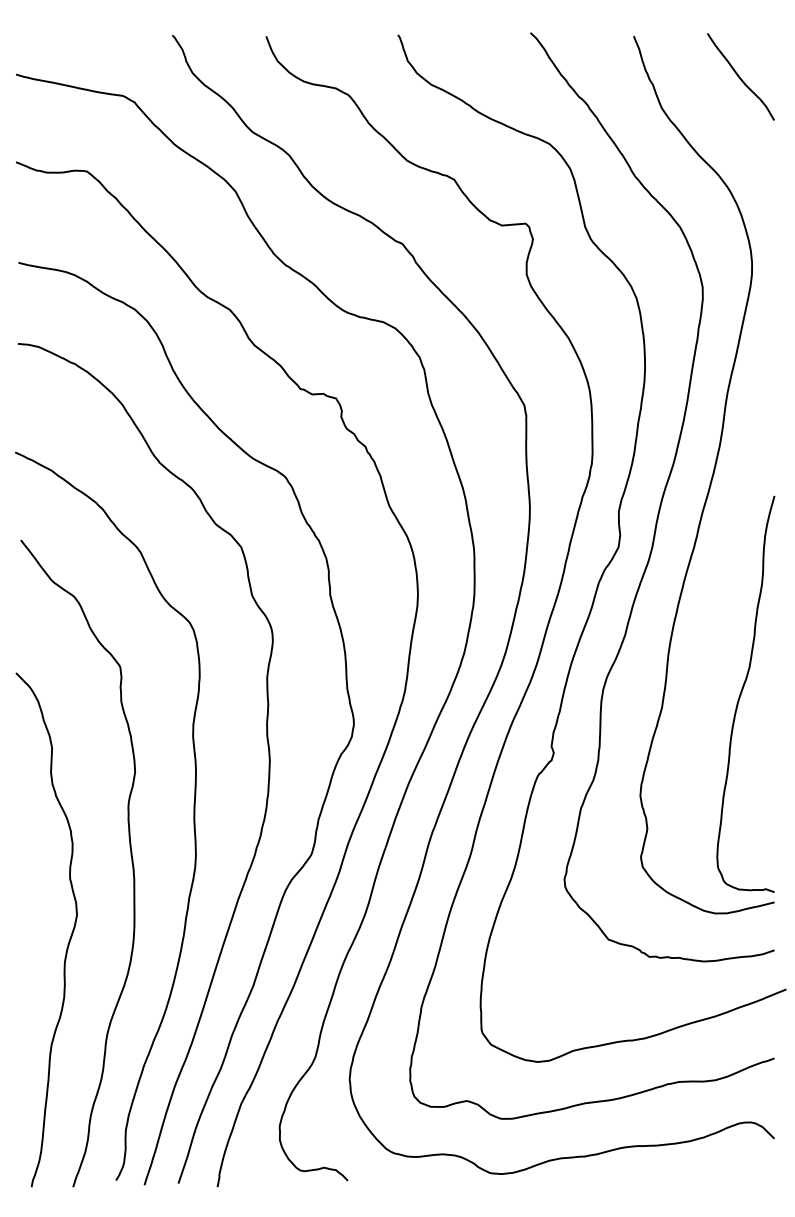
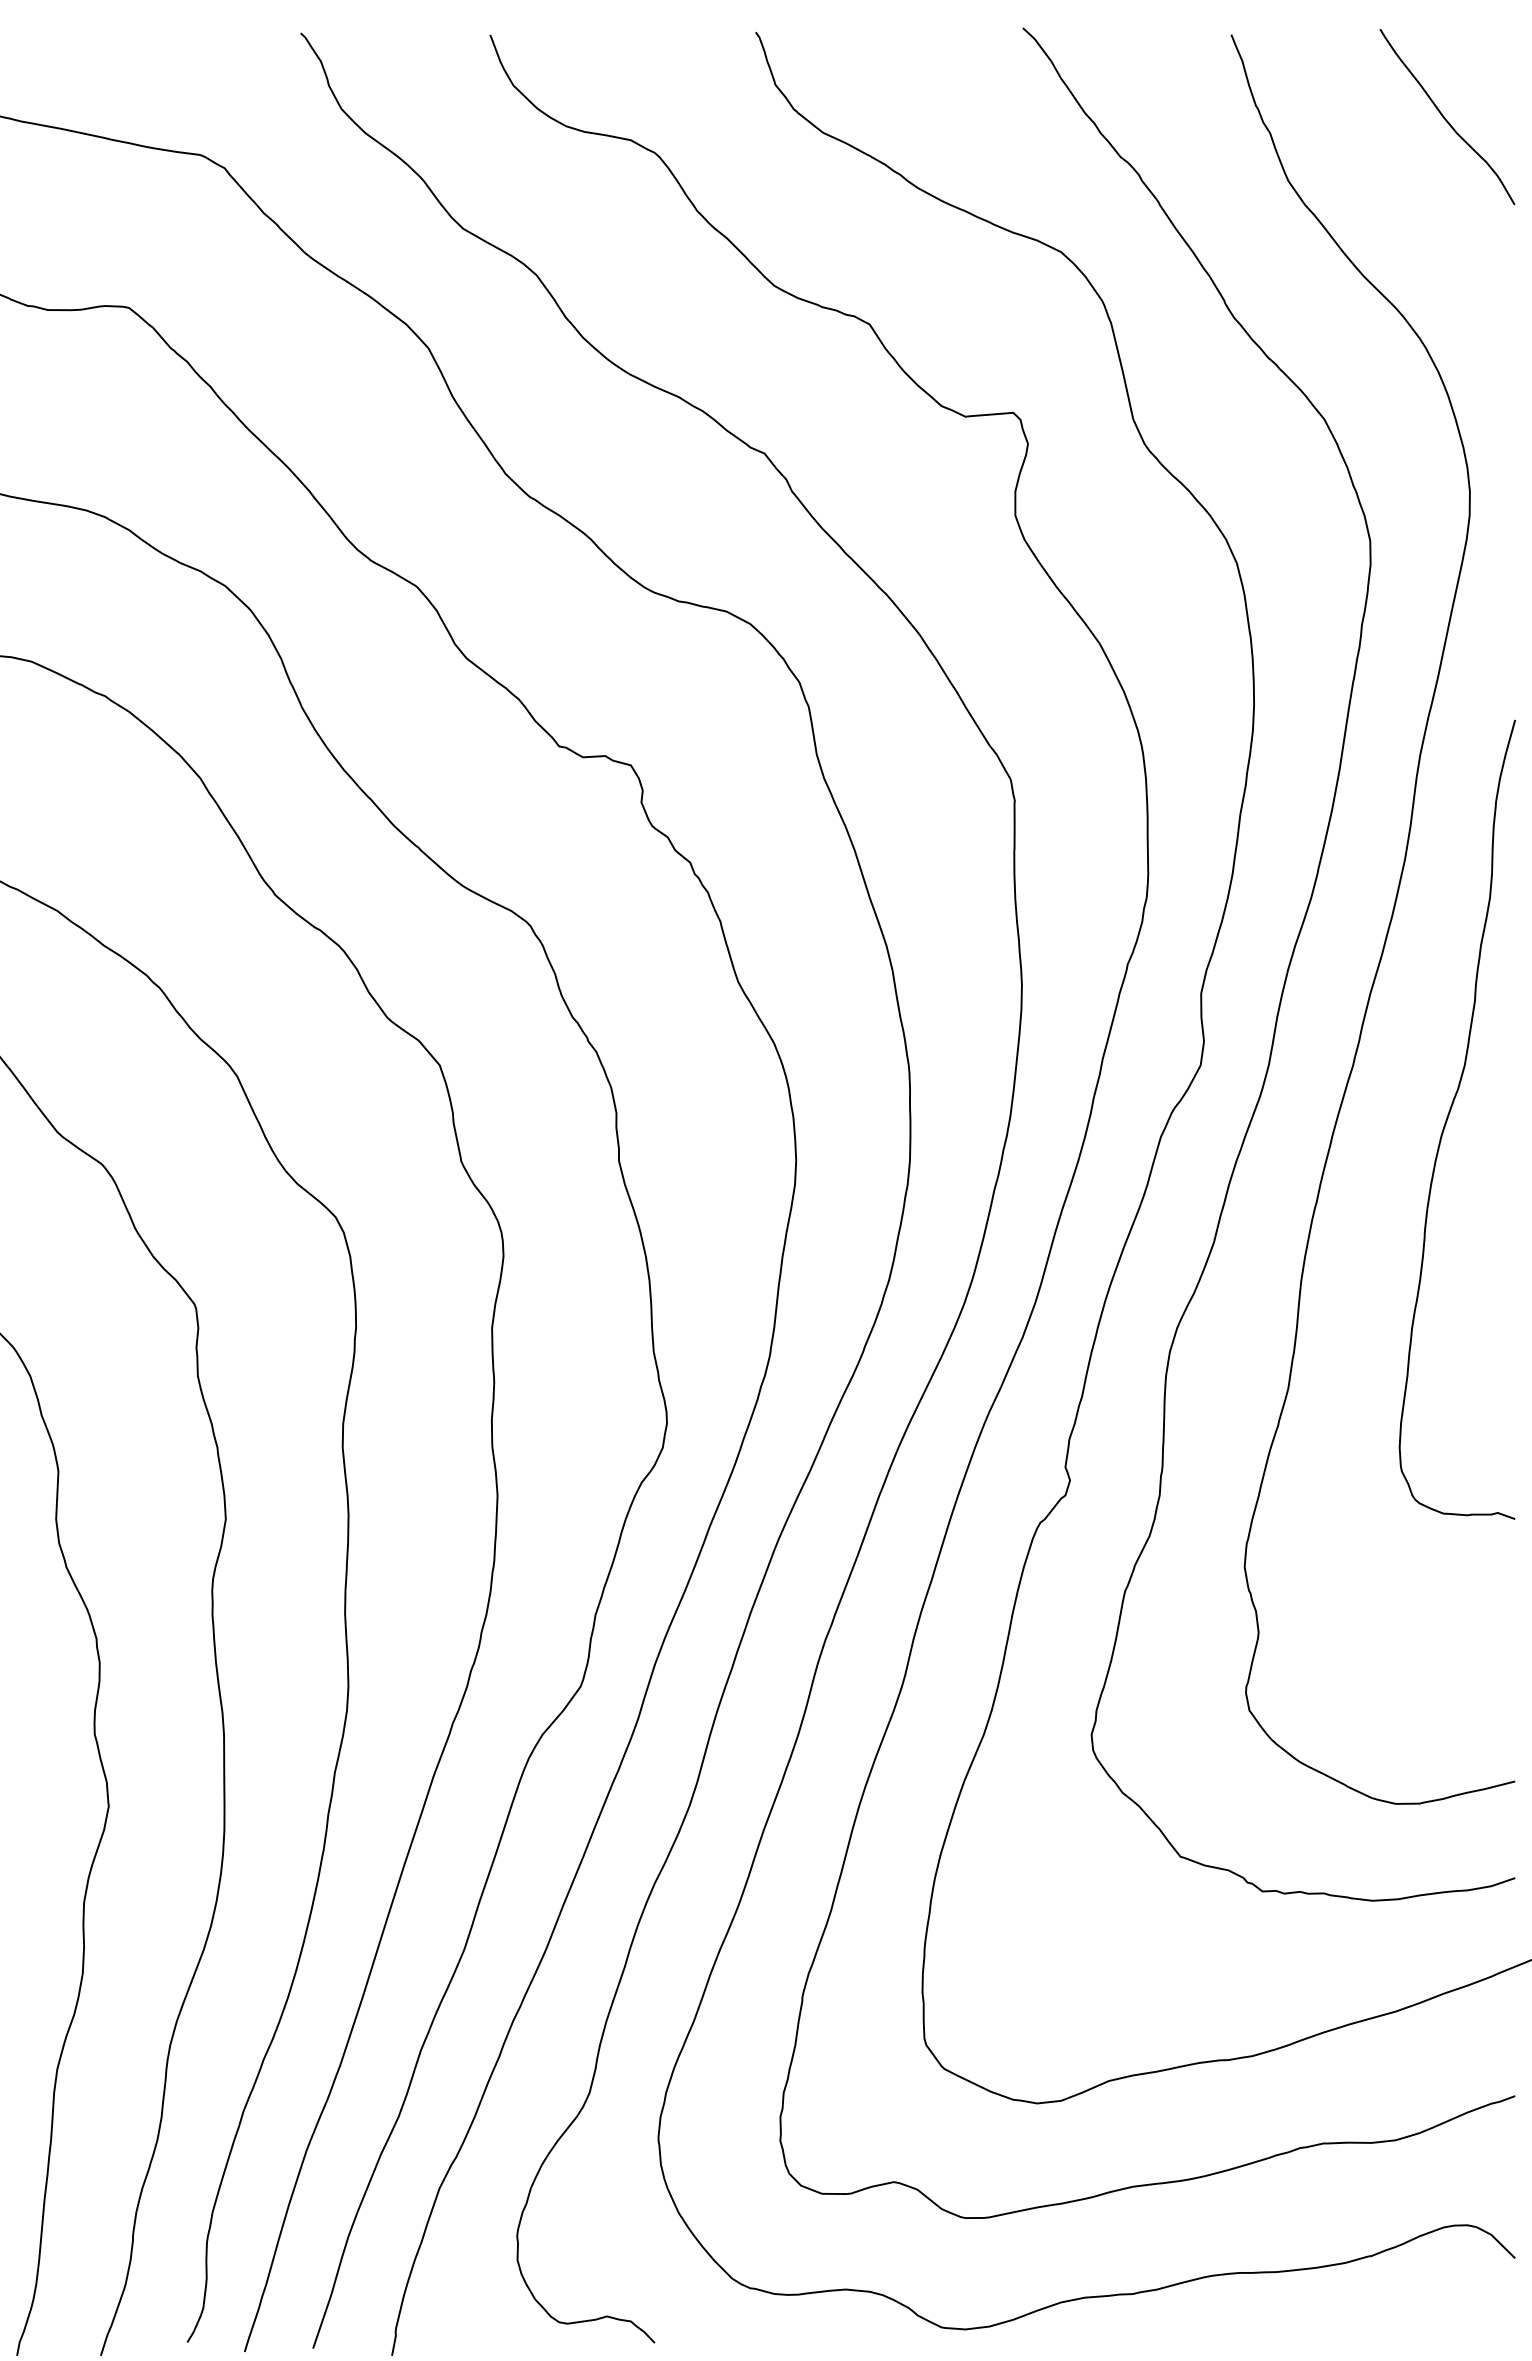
curve: (742, 692) -> (1450, 1116), moved

